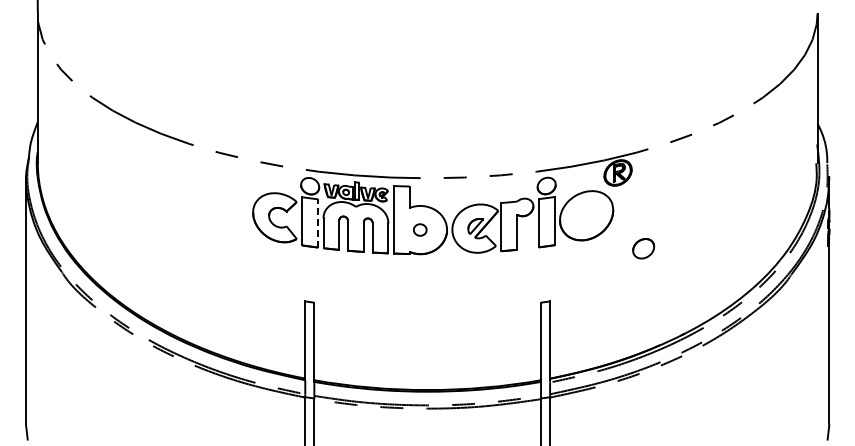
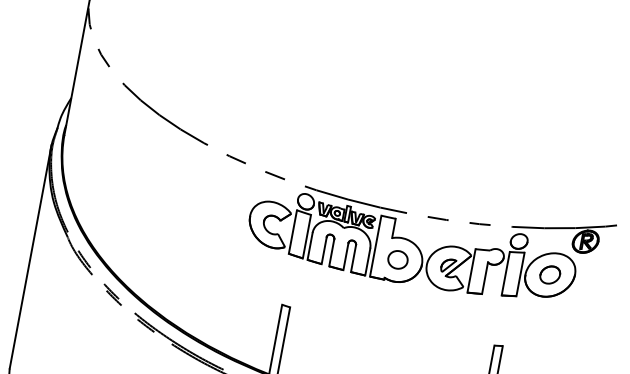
line: (318, 222) -> (307, 235), dashed -> solid
part: (419, 229) -> (397, 259), size x1.67
part: (643, 248) -> (550, 274), moved

